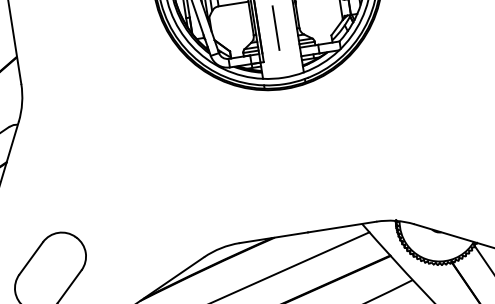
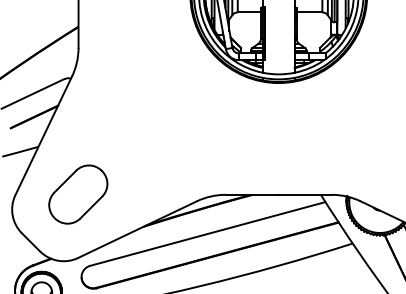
line: (275, 27) -> (278, 35), removed

